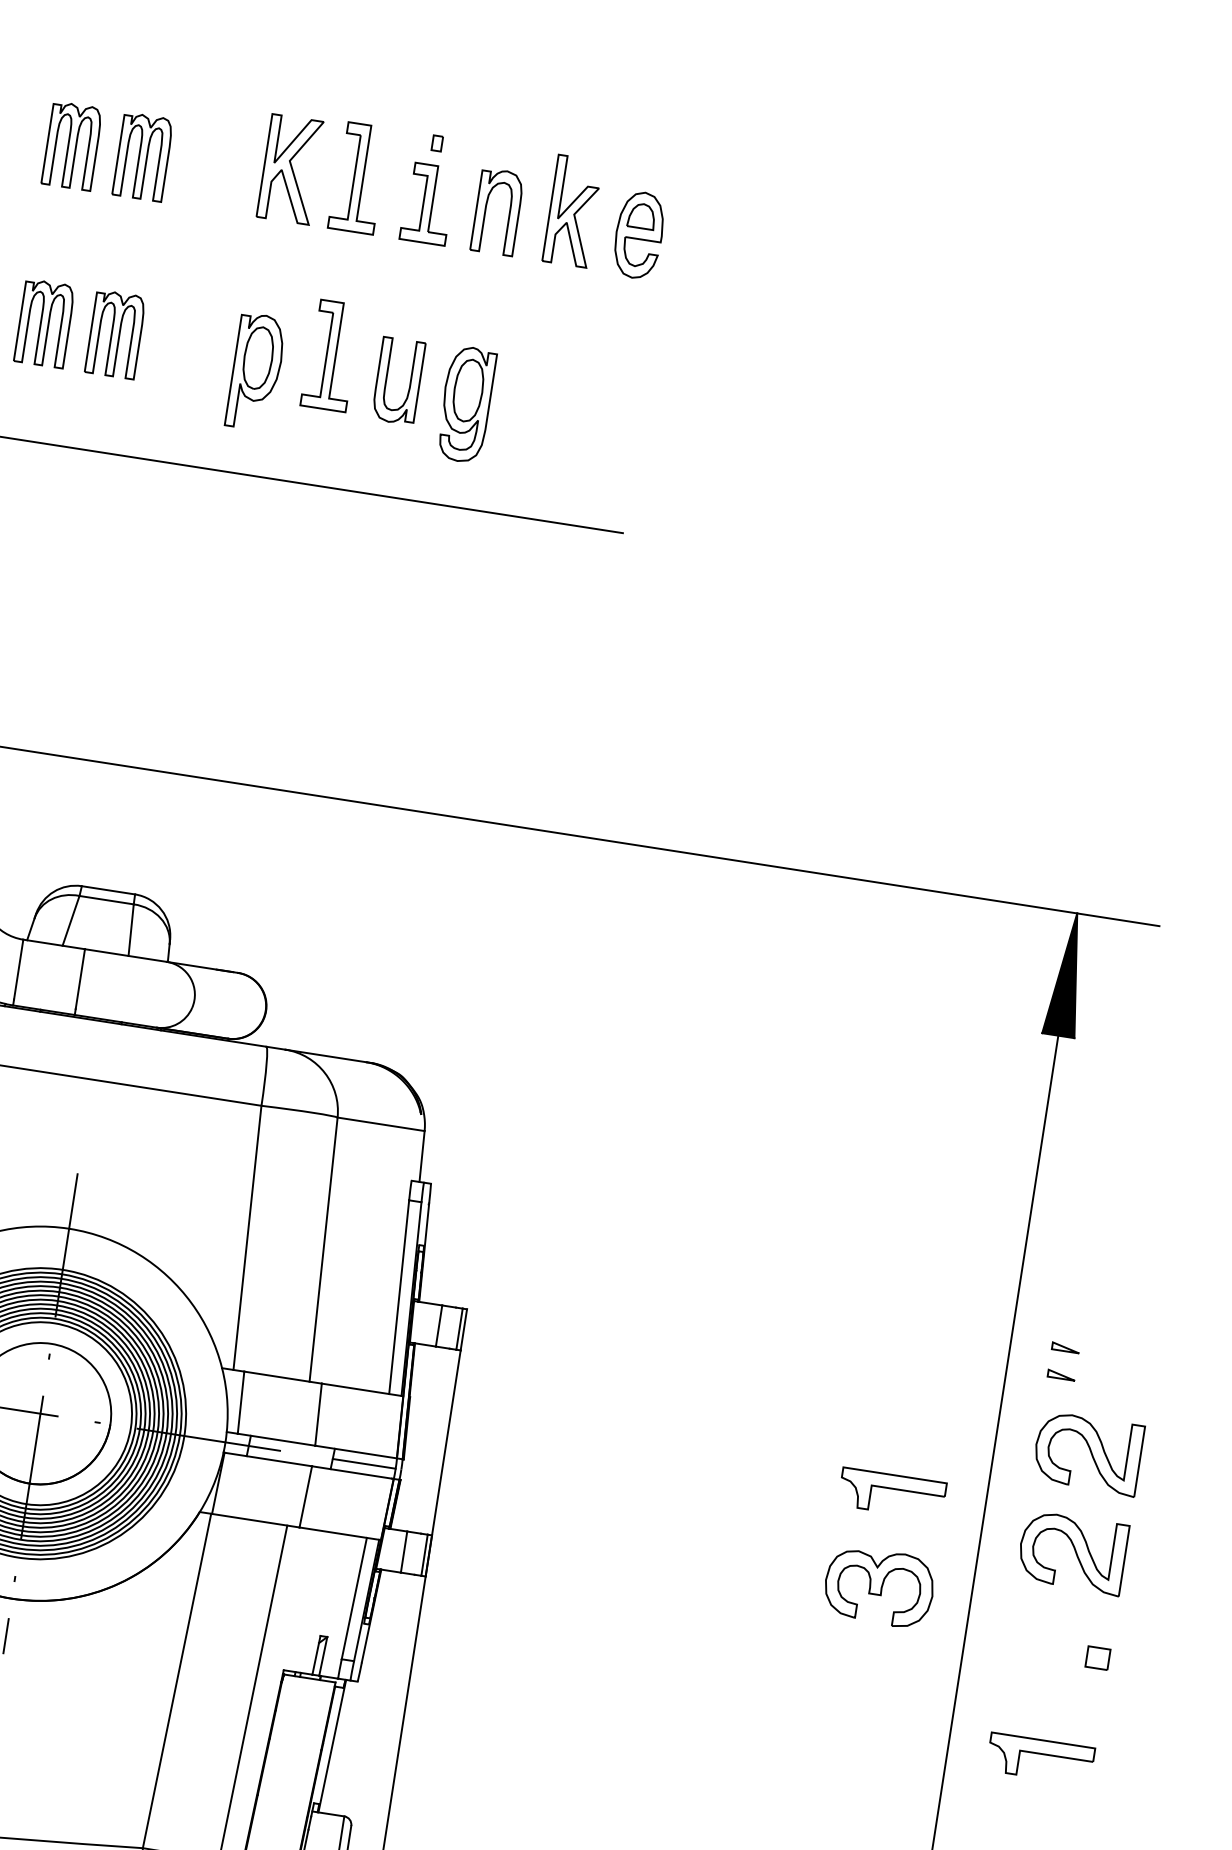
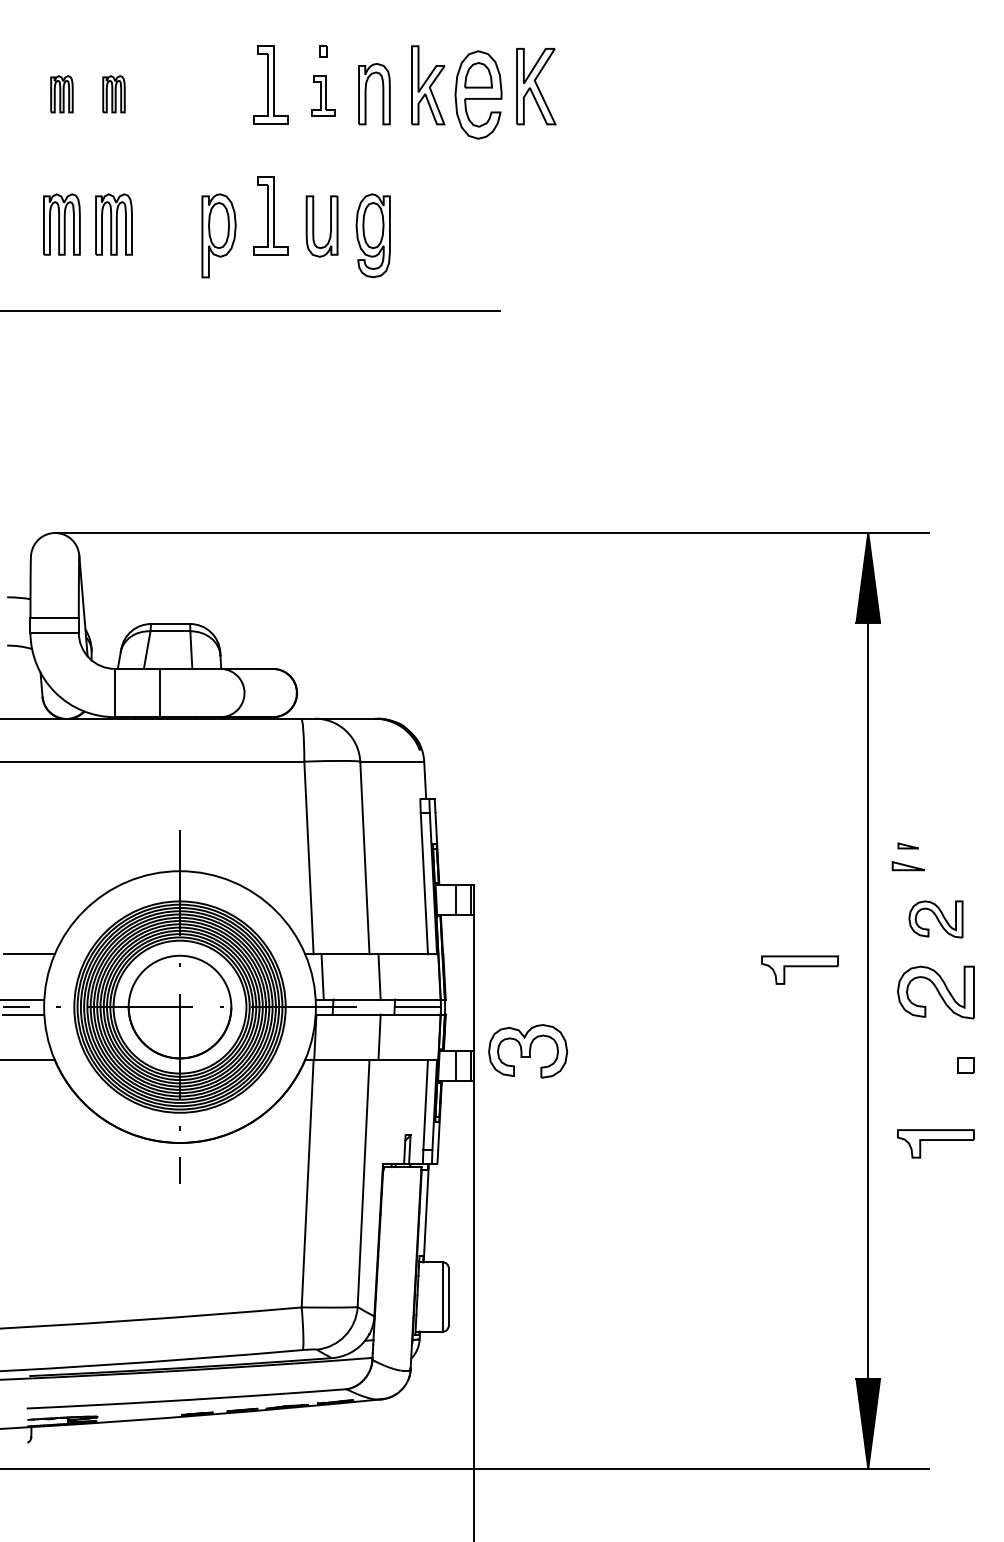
part: (71, 146) -> (61, 94), size x0.6
part: (142, 157) -> (113, 94), size x0.6
part: (290, 169) -> (536, 86), moved
part: (427, 203) -> (323, 95), size x0.7
part: (638, 235) -> (478, 95), size x1.4
part: (1060, 1374) -> (907, 865), size x1.6
part: (1087, 1453) -> (935, 919), size x0.7
part: (879, 1587) -> (528, 1051), moved

